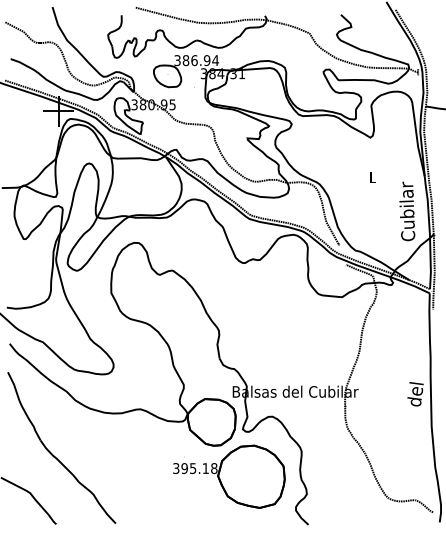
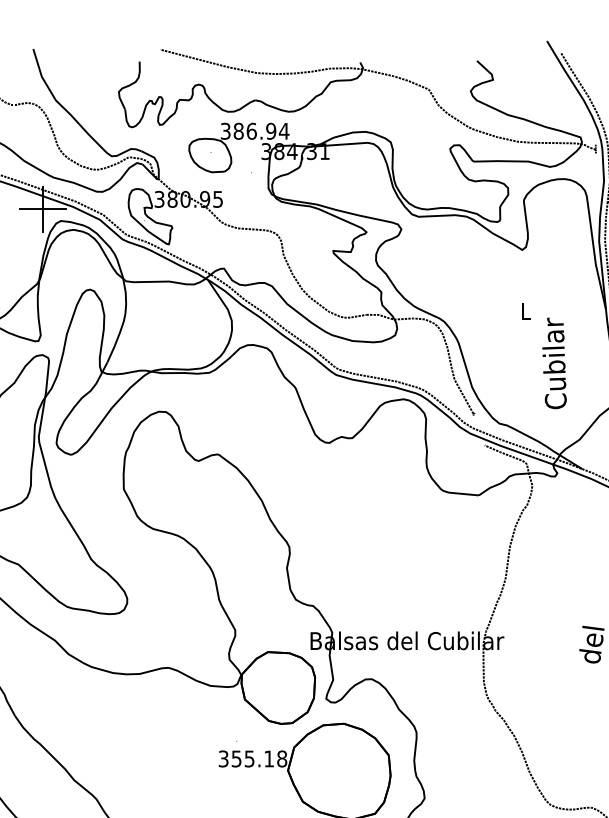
text: (407, 211) -> (554, 363), moved
text: (184, 468) -> (236, 758), 395.18 -> 355.18

